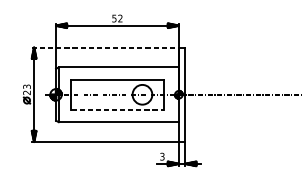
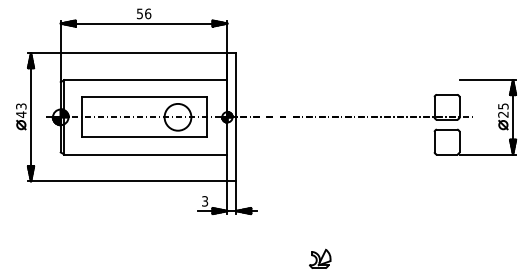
text: (120, 18) -> (148, 13), 52 -> 56
line: (105, 47) -> (127, 53), dashed -> solid
text: (27, 92) -> (21, 114), 23 -> 43
line: (117, 109) -> (144, 137), dashed -> solid

